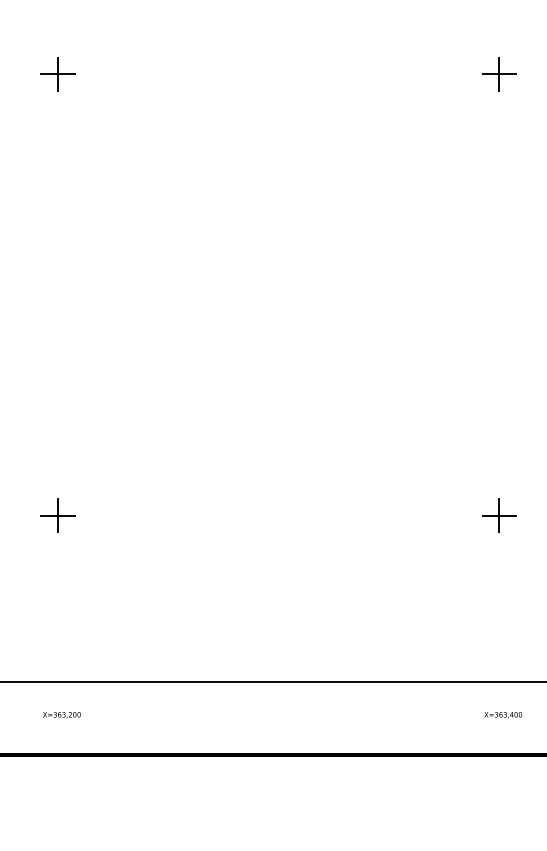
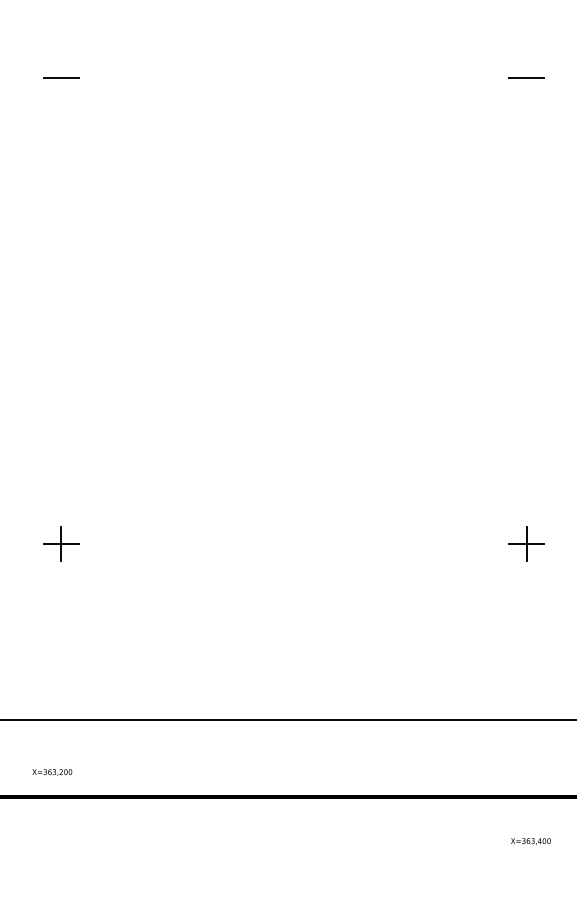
line: (58, 74) -> (61, 78), removed
line: (499, 74) -> (526, 78), removed
text: (62, 715) -> (52, 772), moved
text: (502, 715) -> (530, 841), moved

